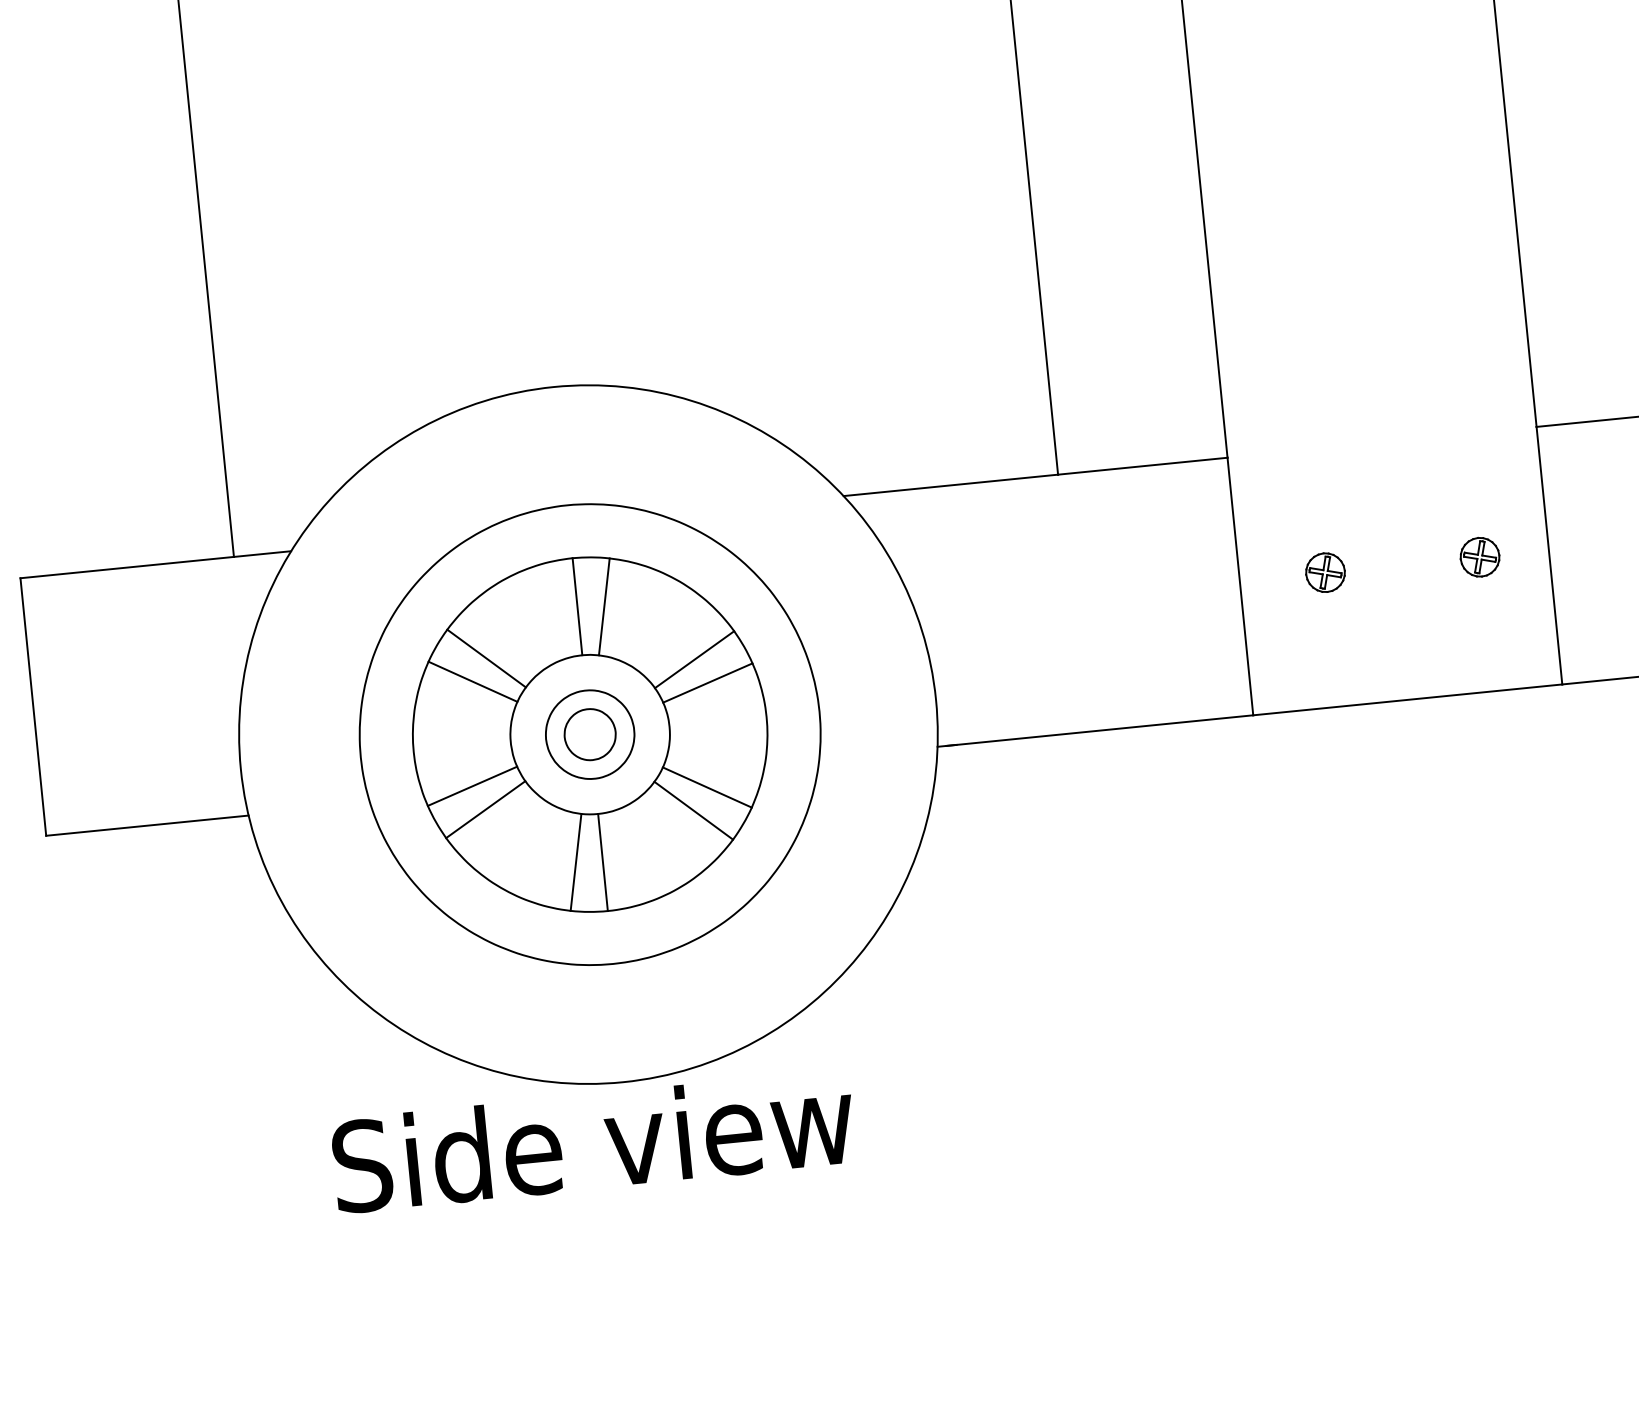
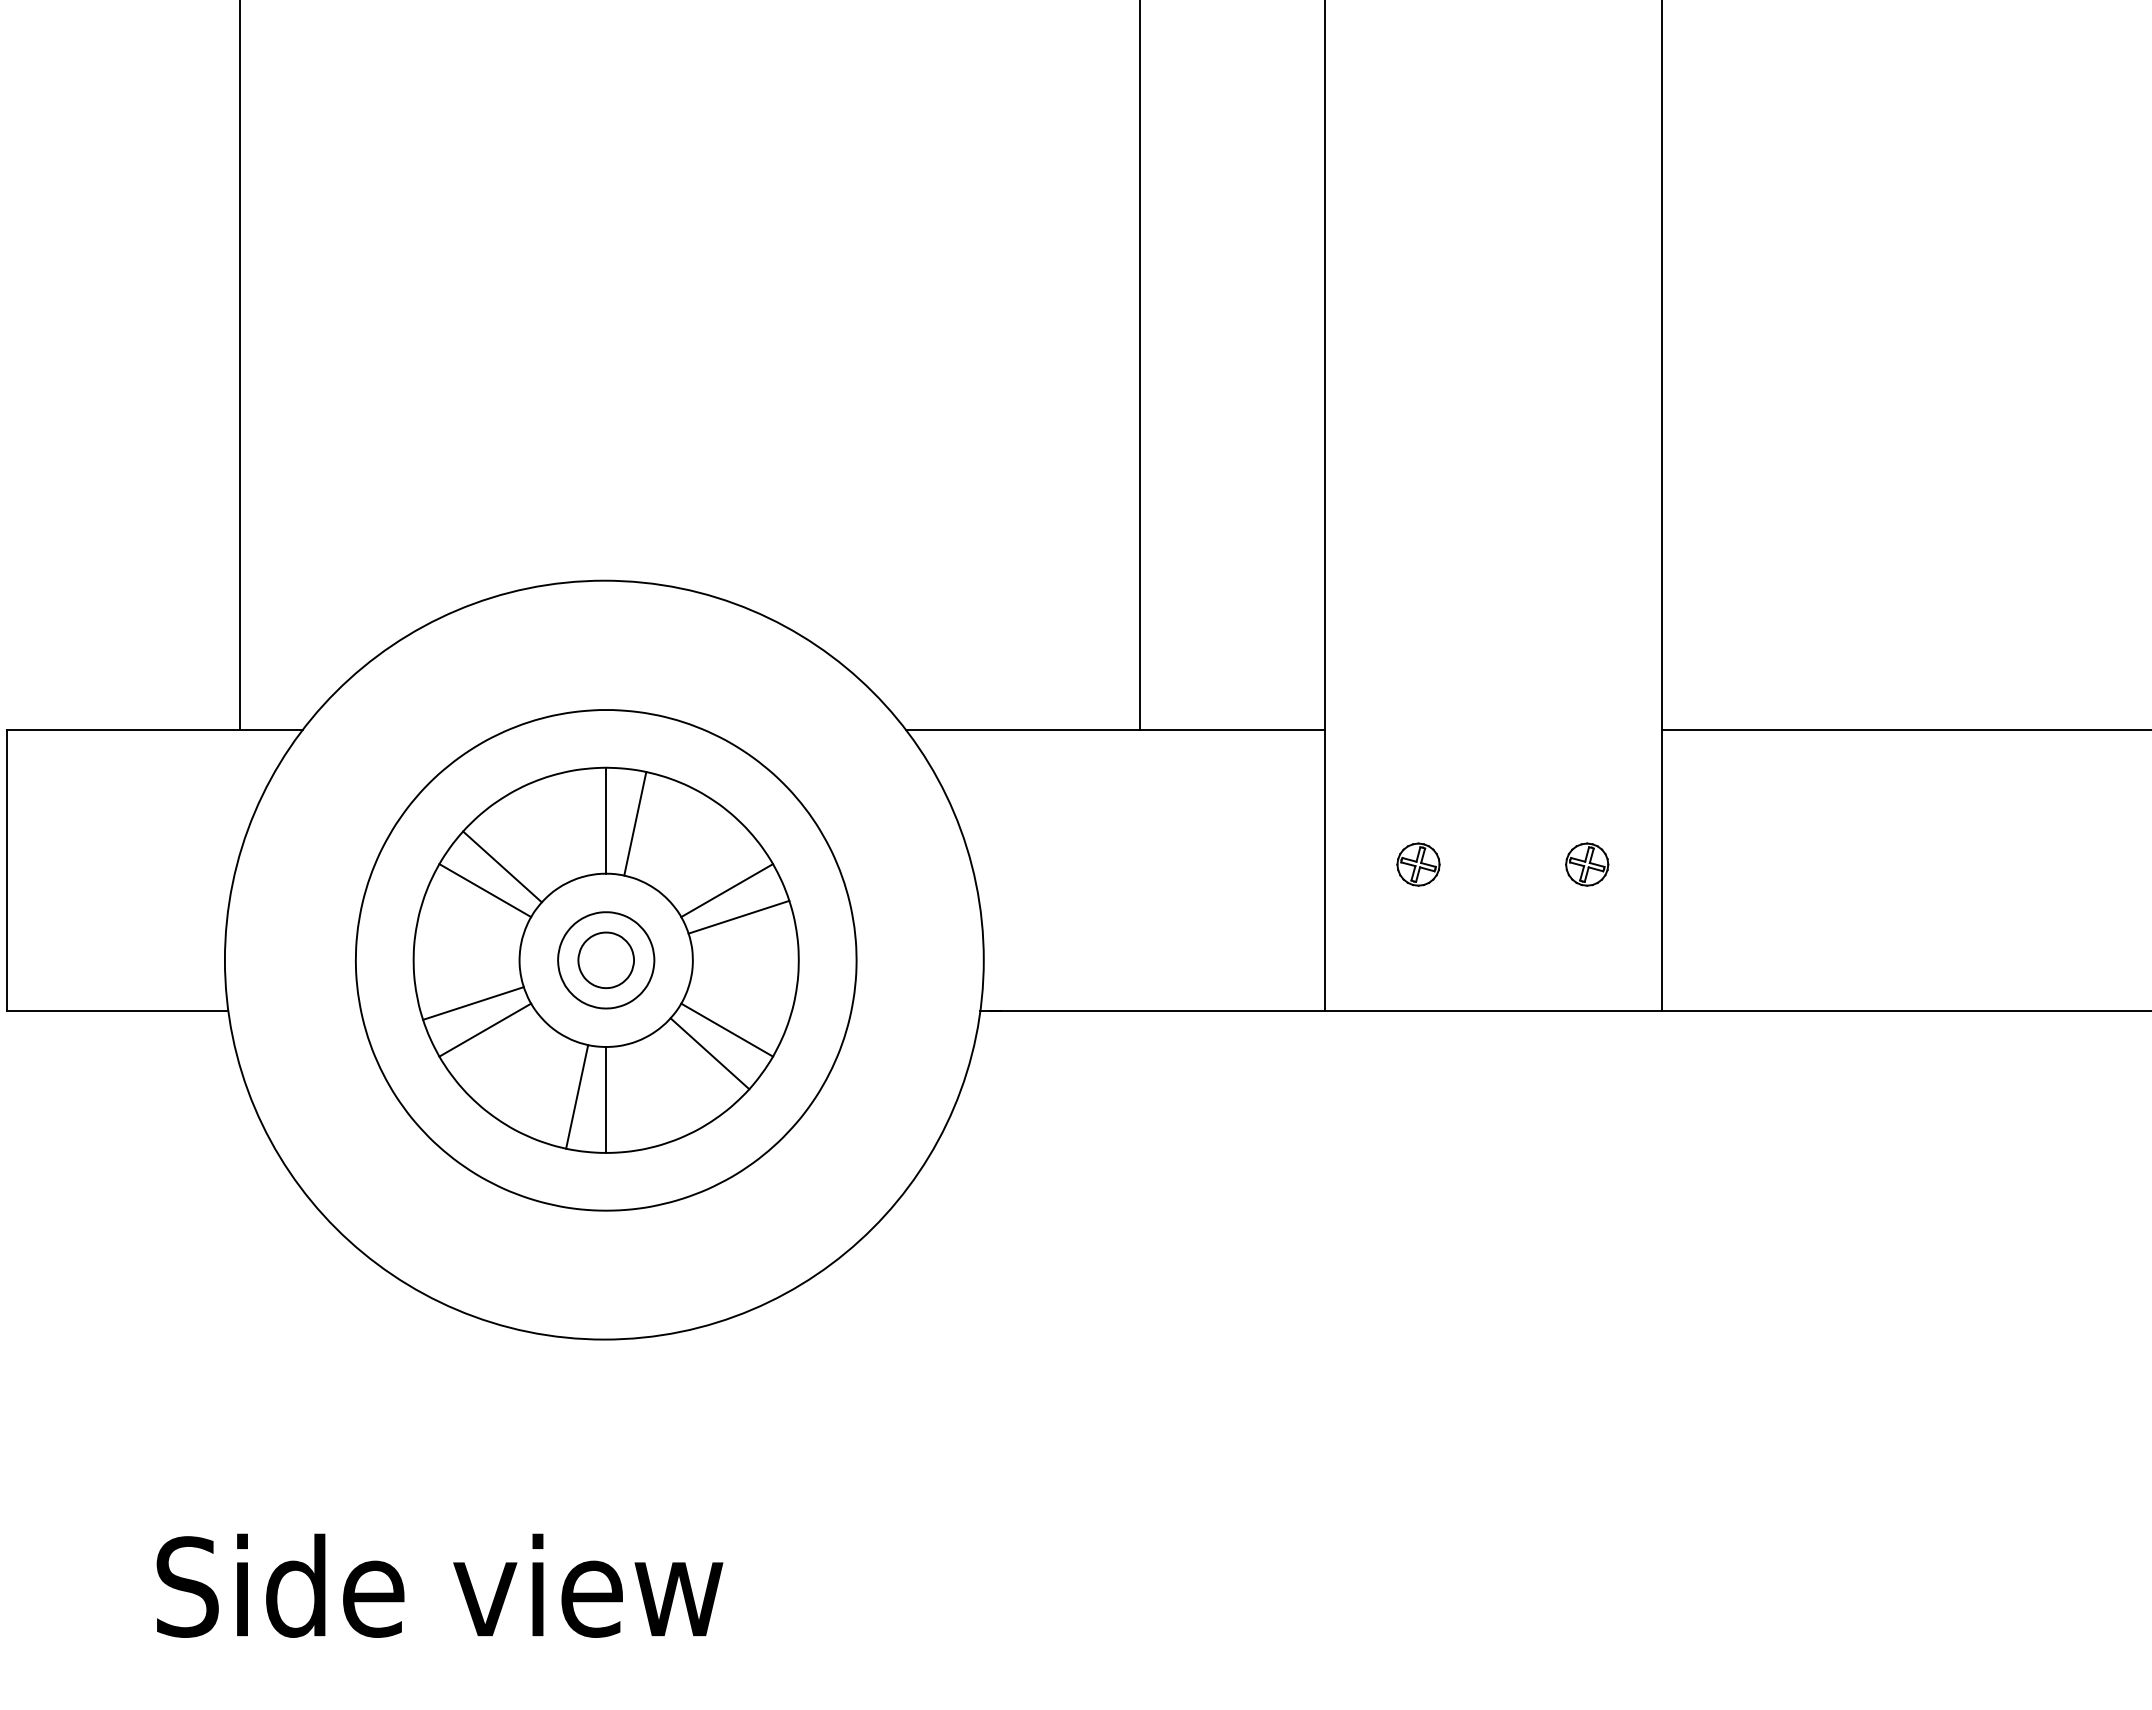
text: (593, 1141) -> (439, 1585), moved

